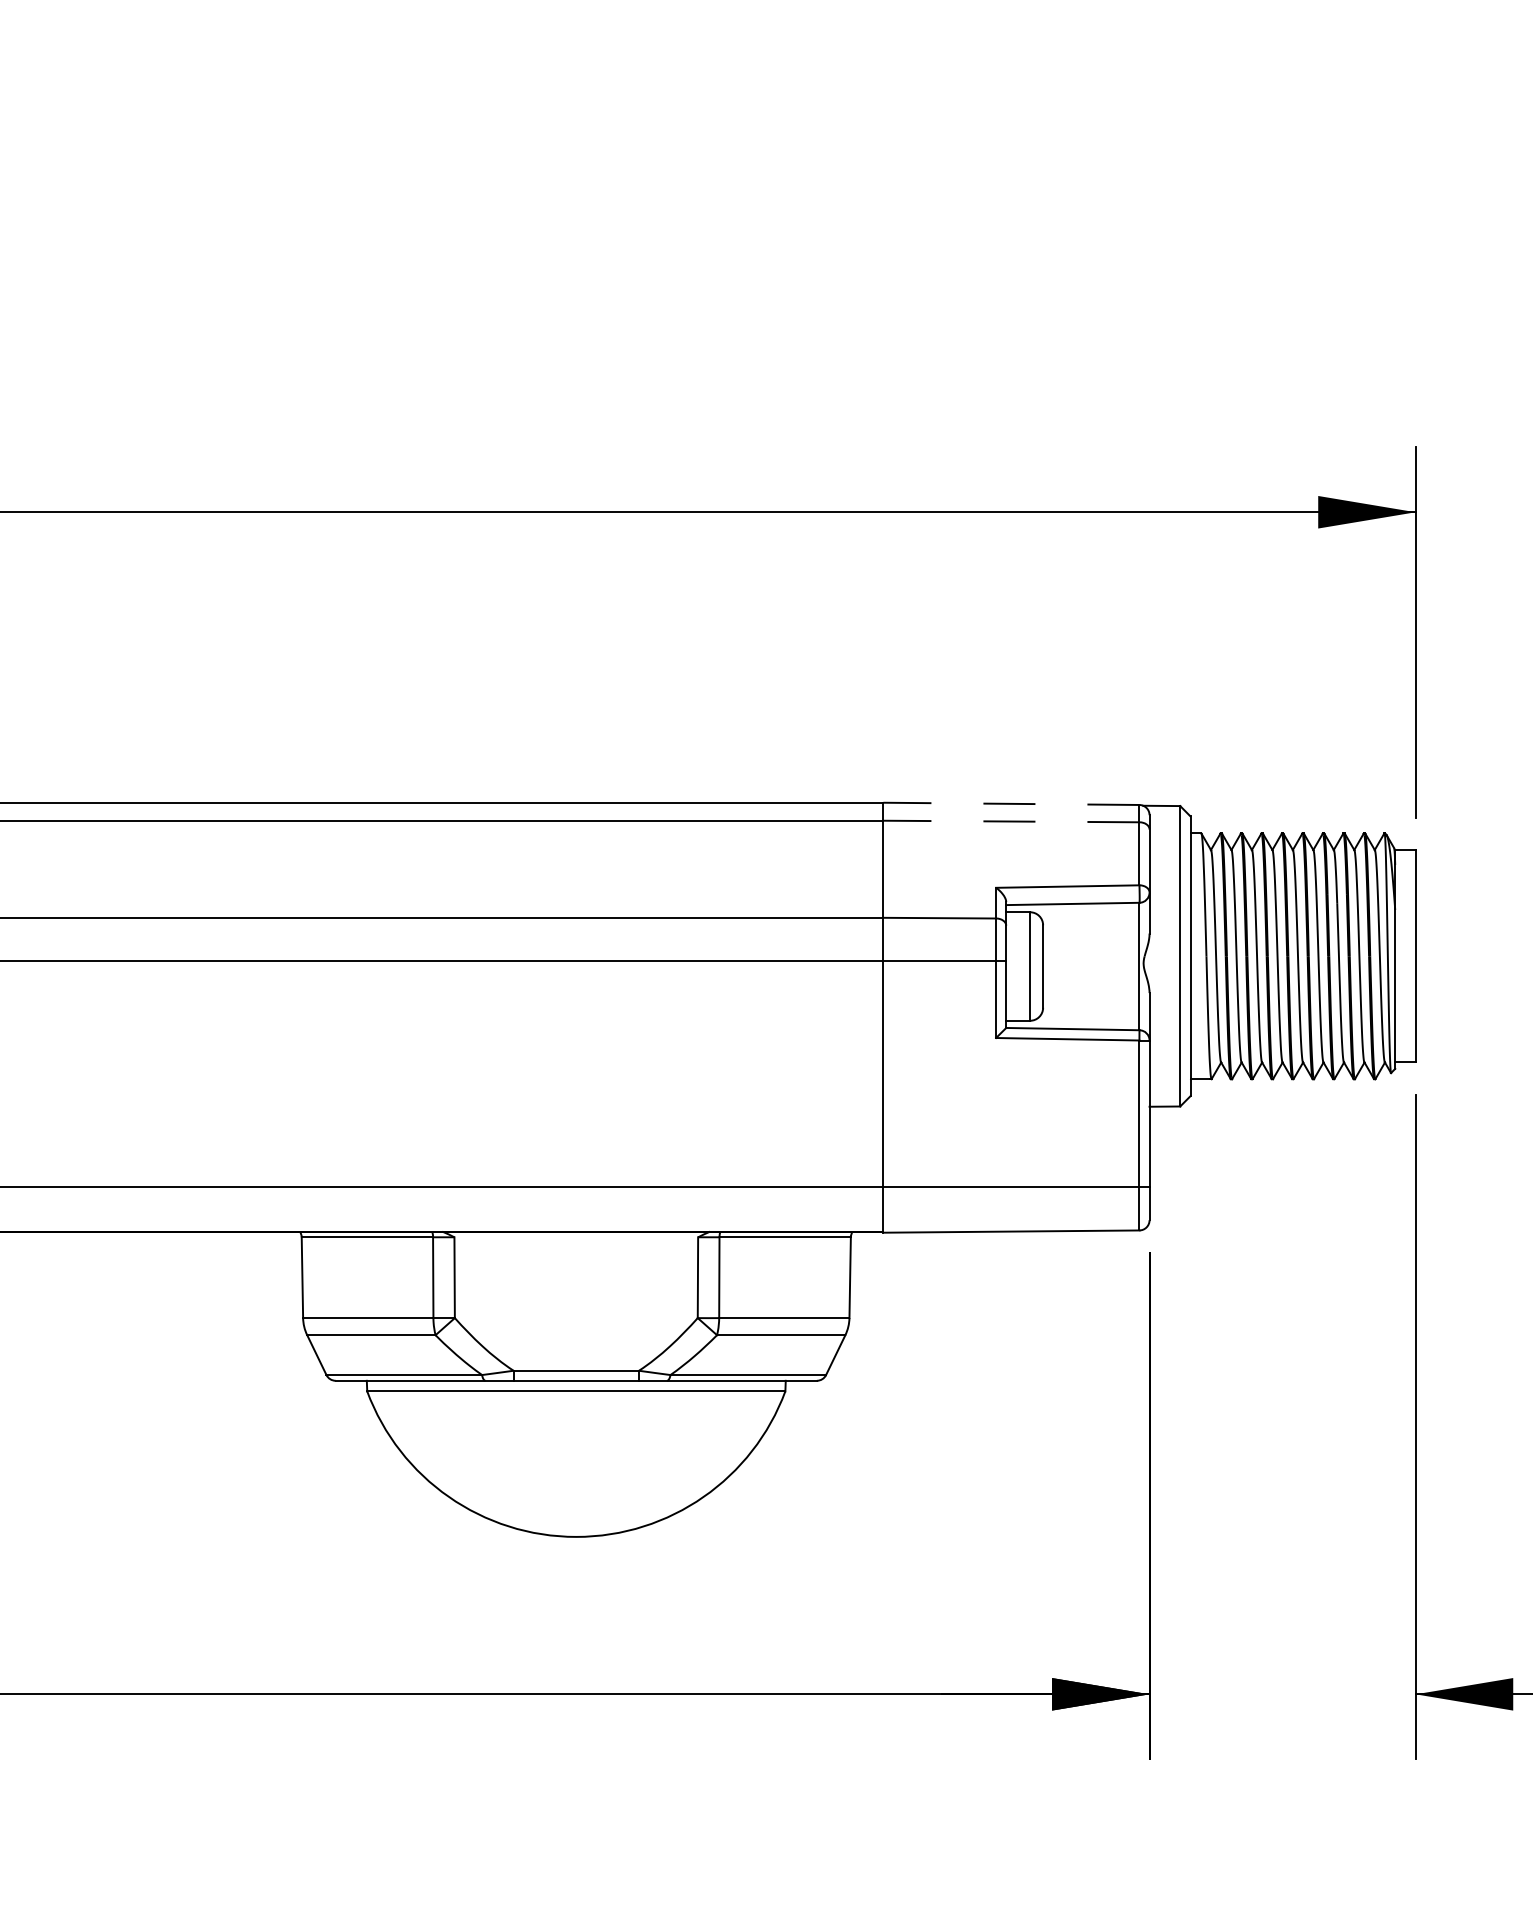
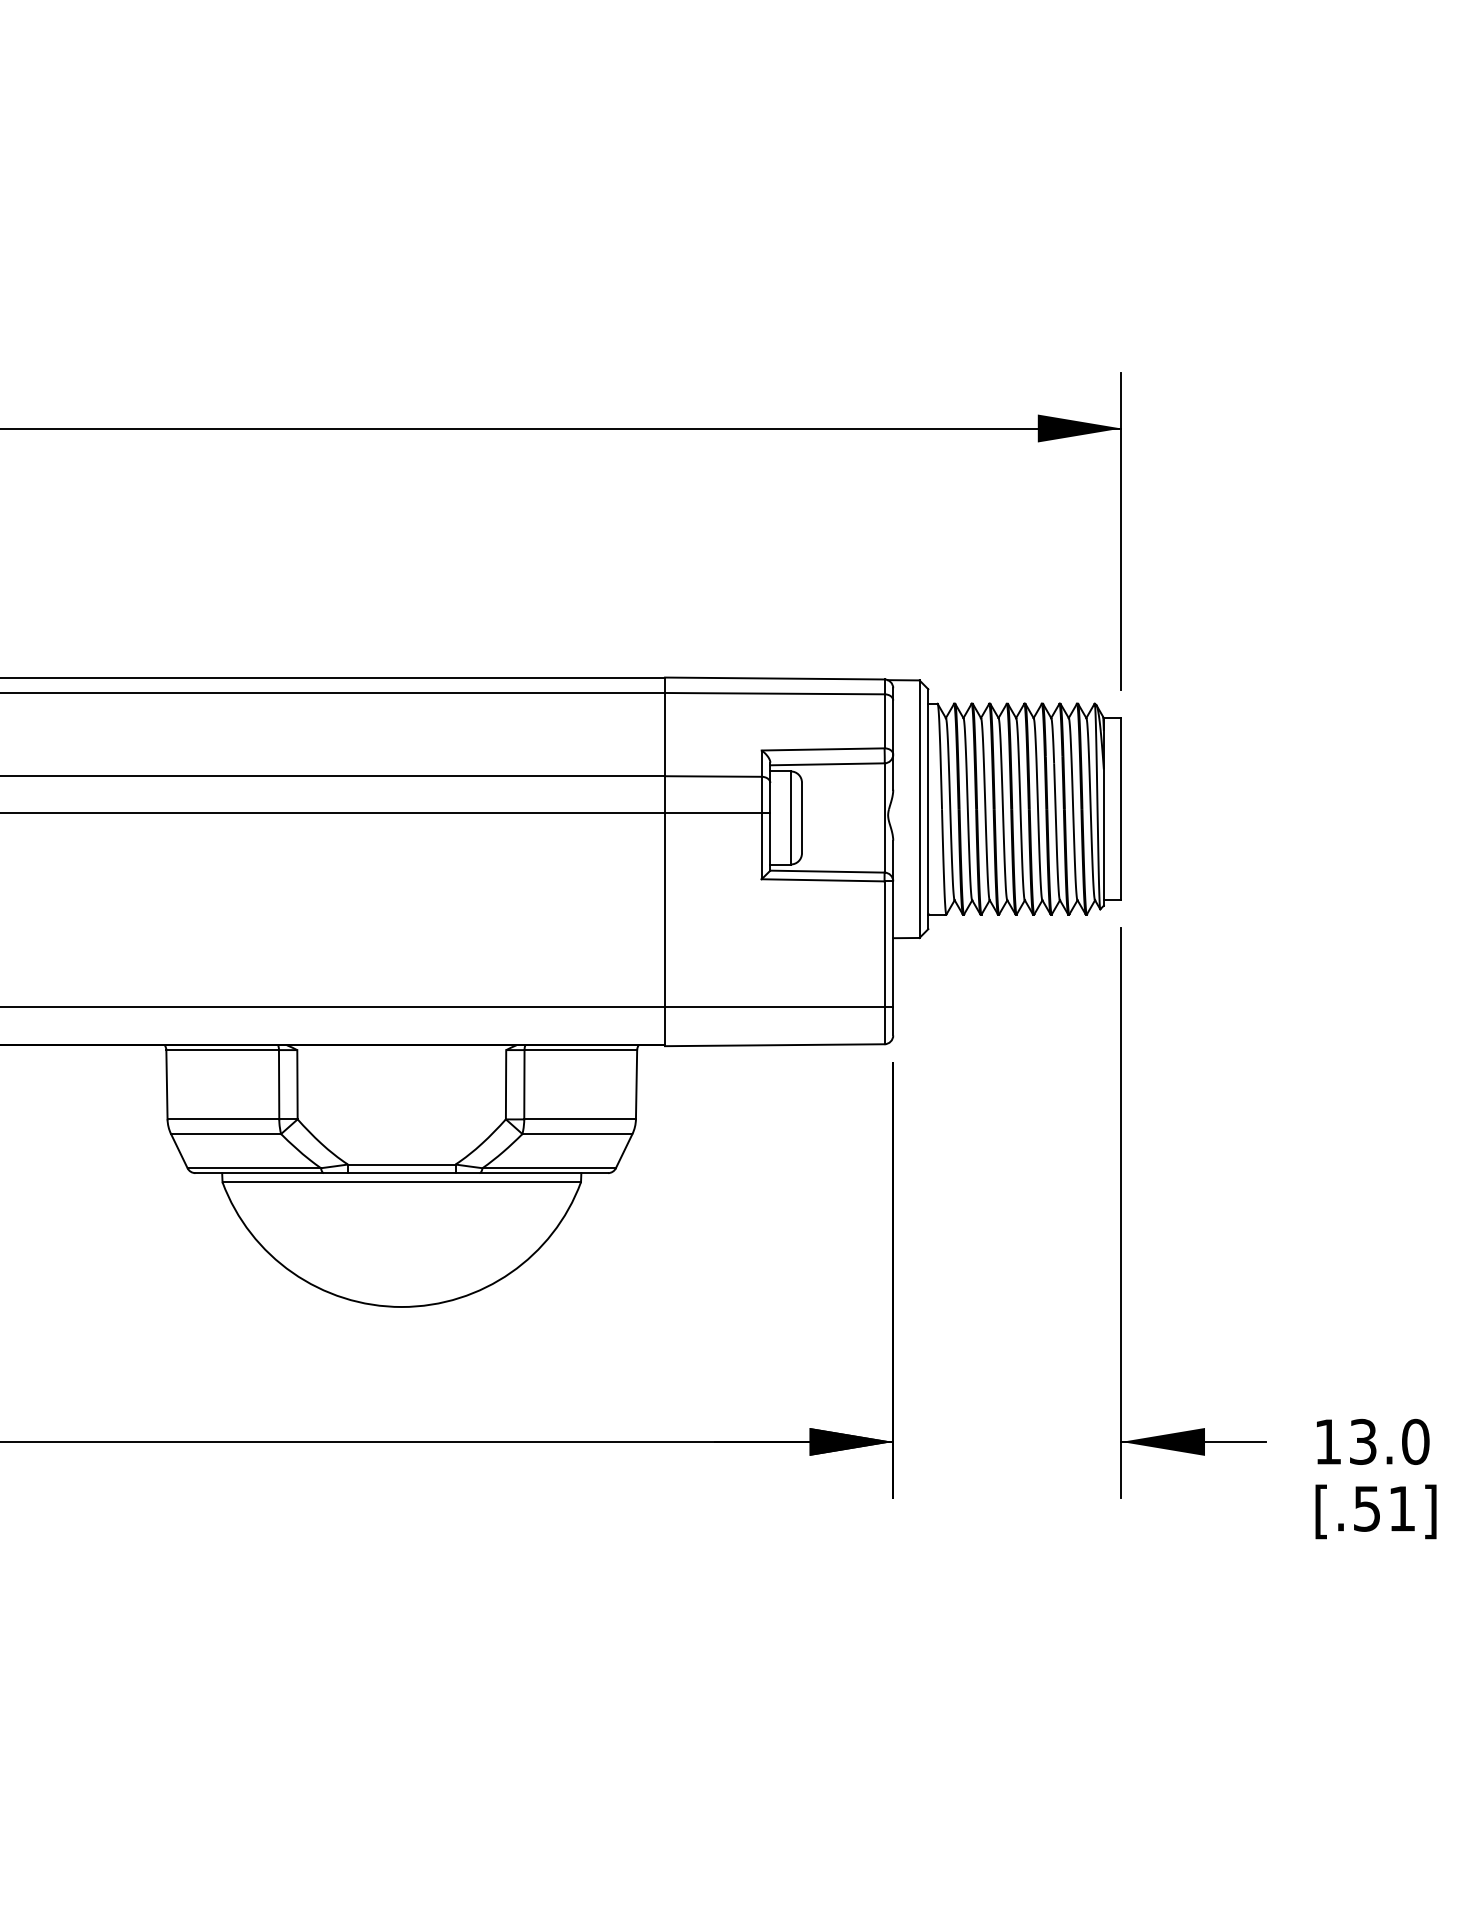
line: (1011, 803) -> (774, 678), dashed -> solid
line: (1011, 821) -> (774, 693), dashed -> solid

